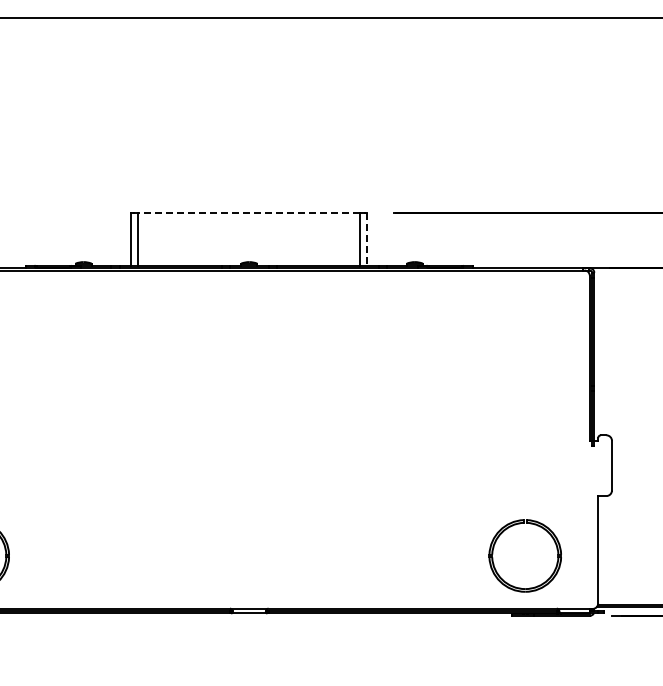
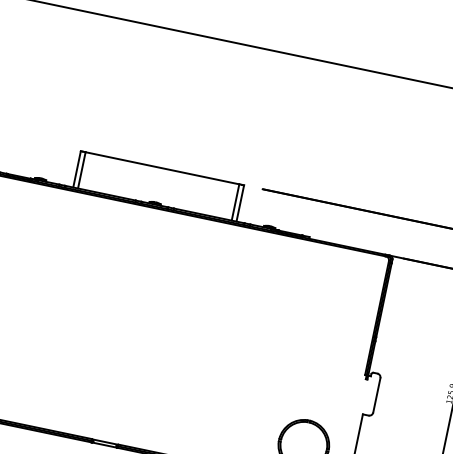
line: (248, 213) -> (161, 168), dashed -> solid
line: (367, 239) -> (240, 203), dashed -> solid

